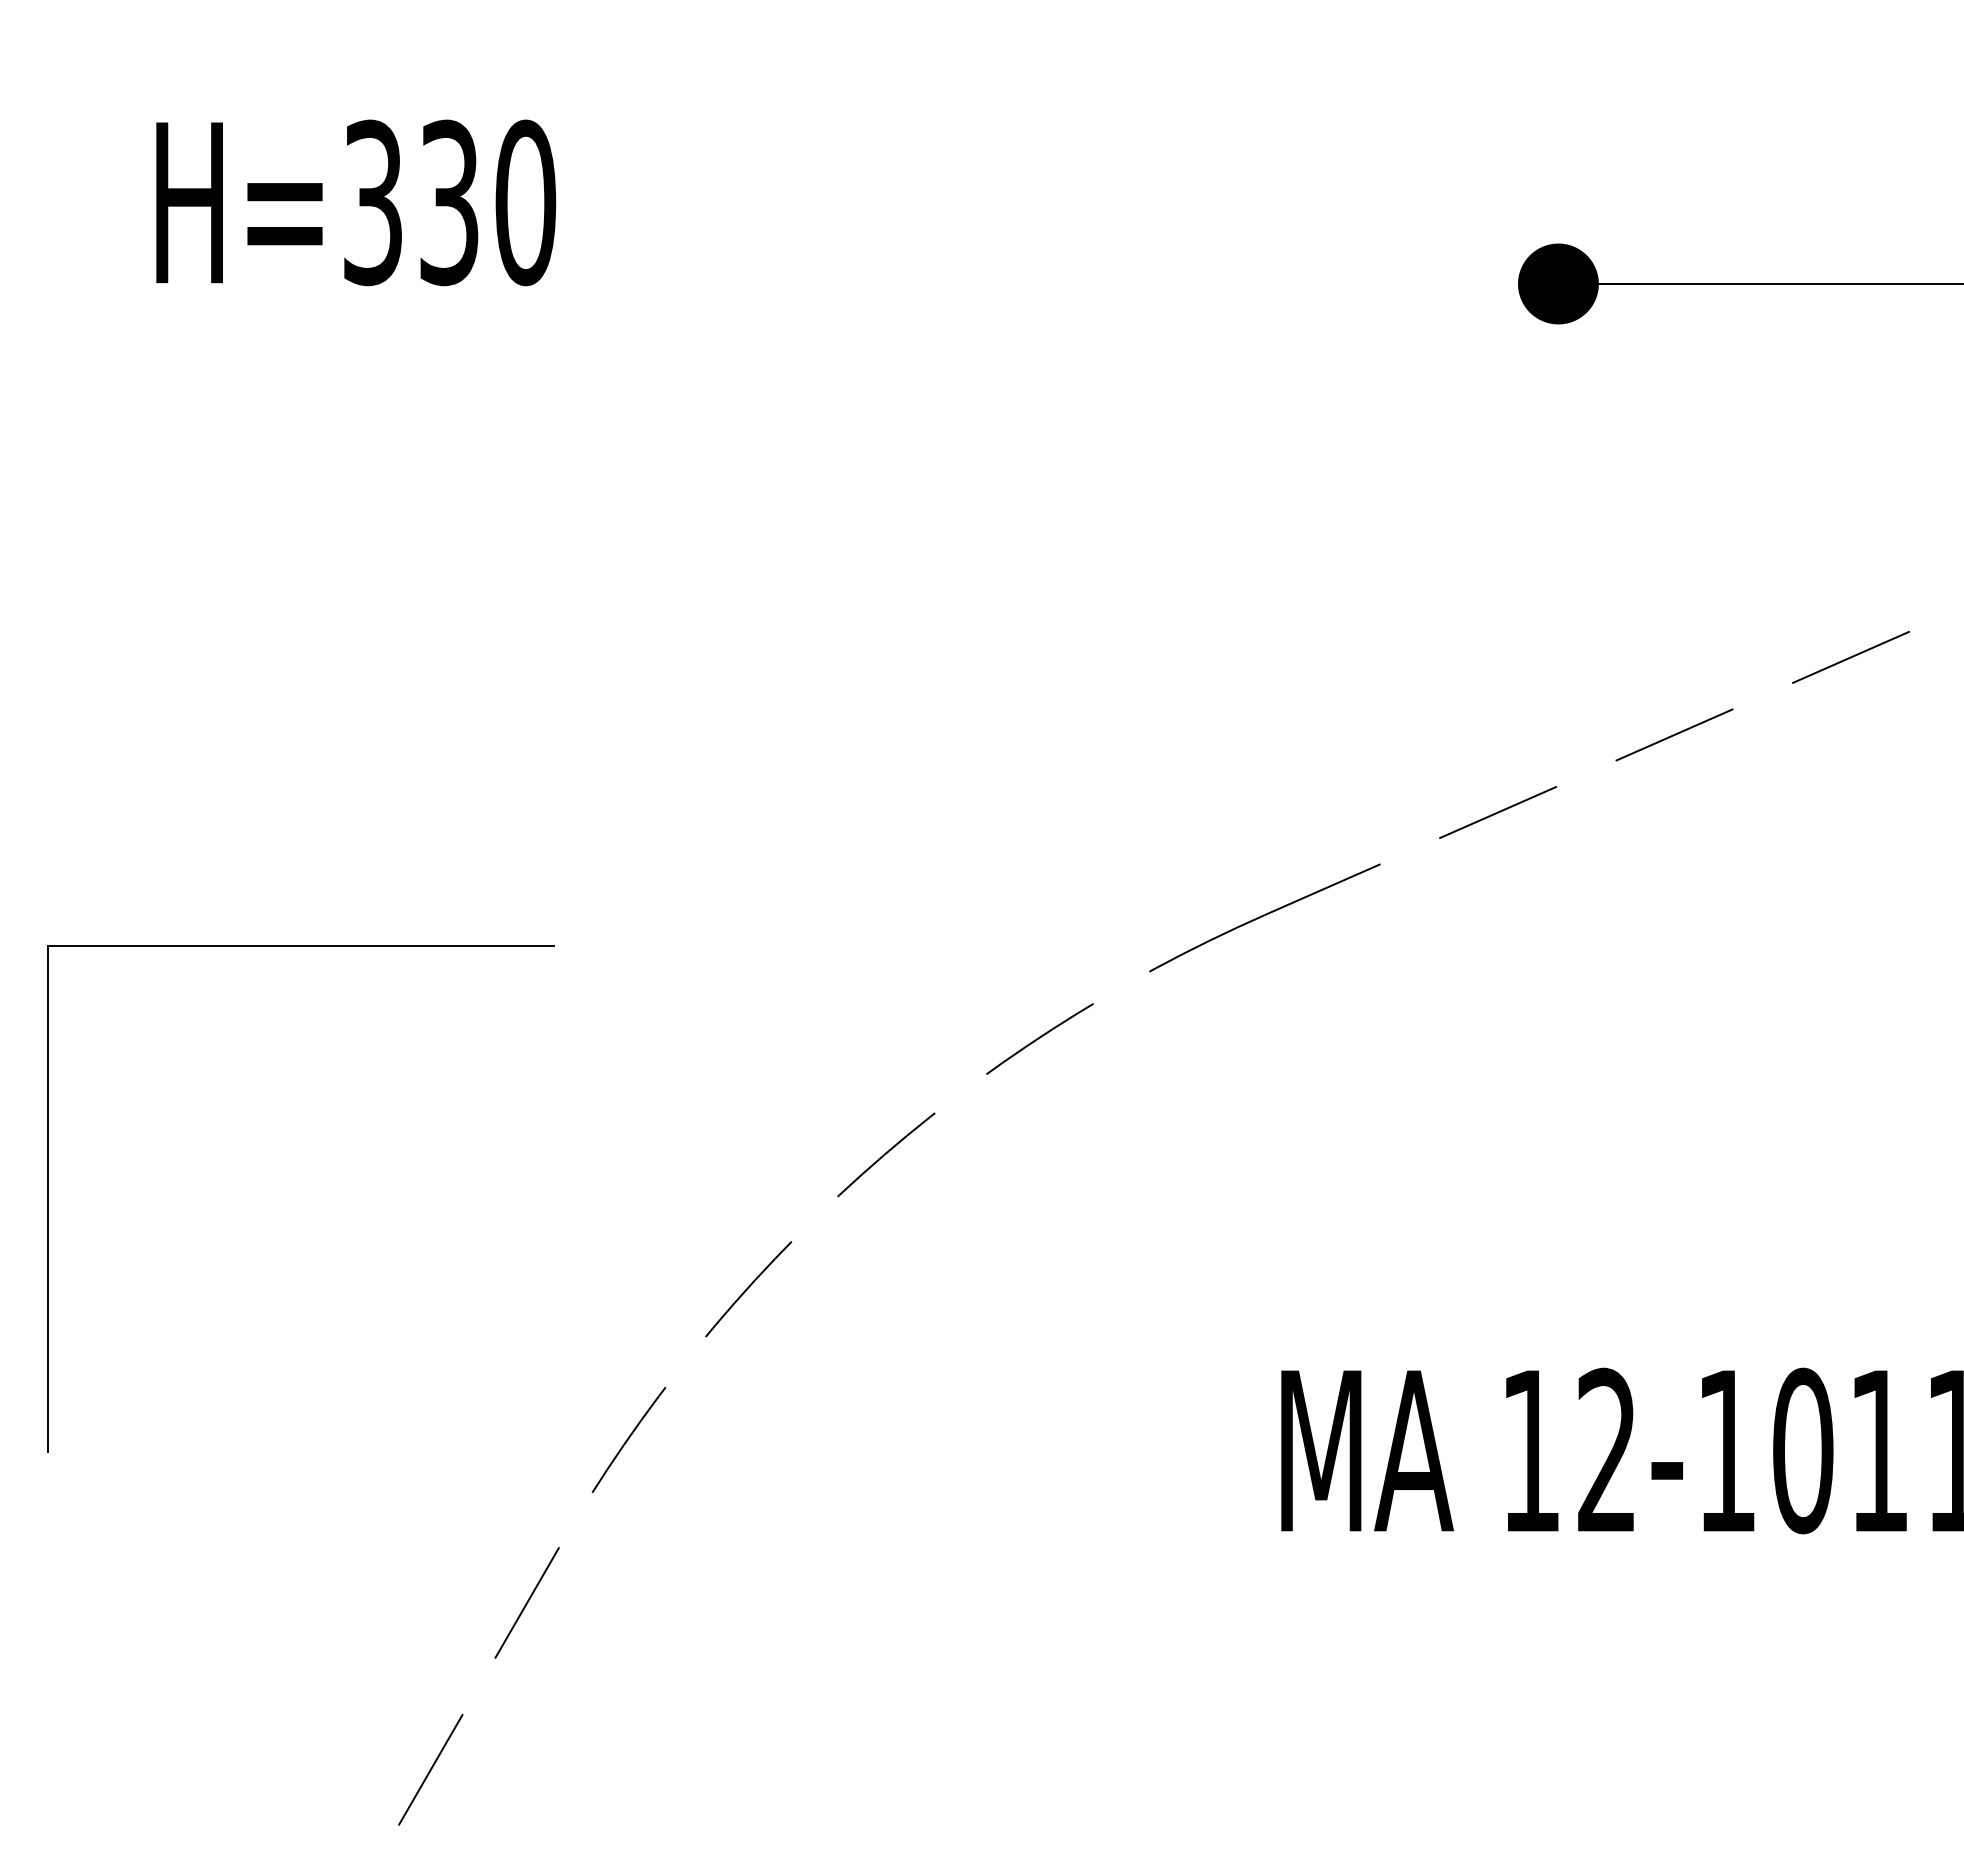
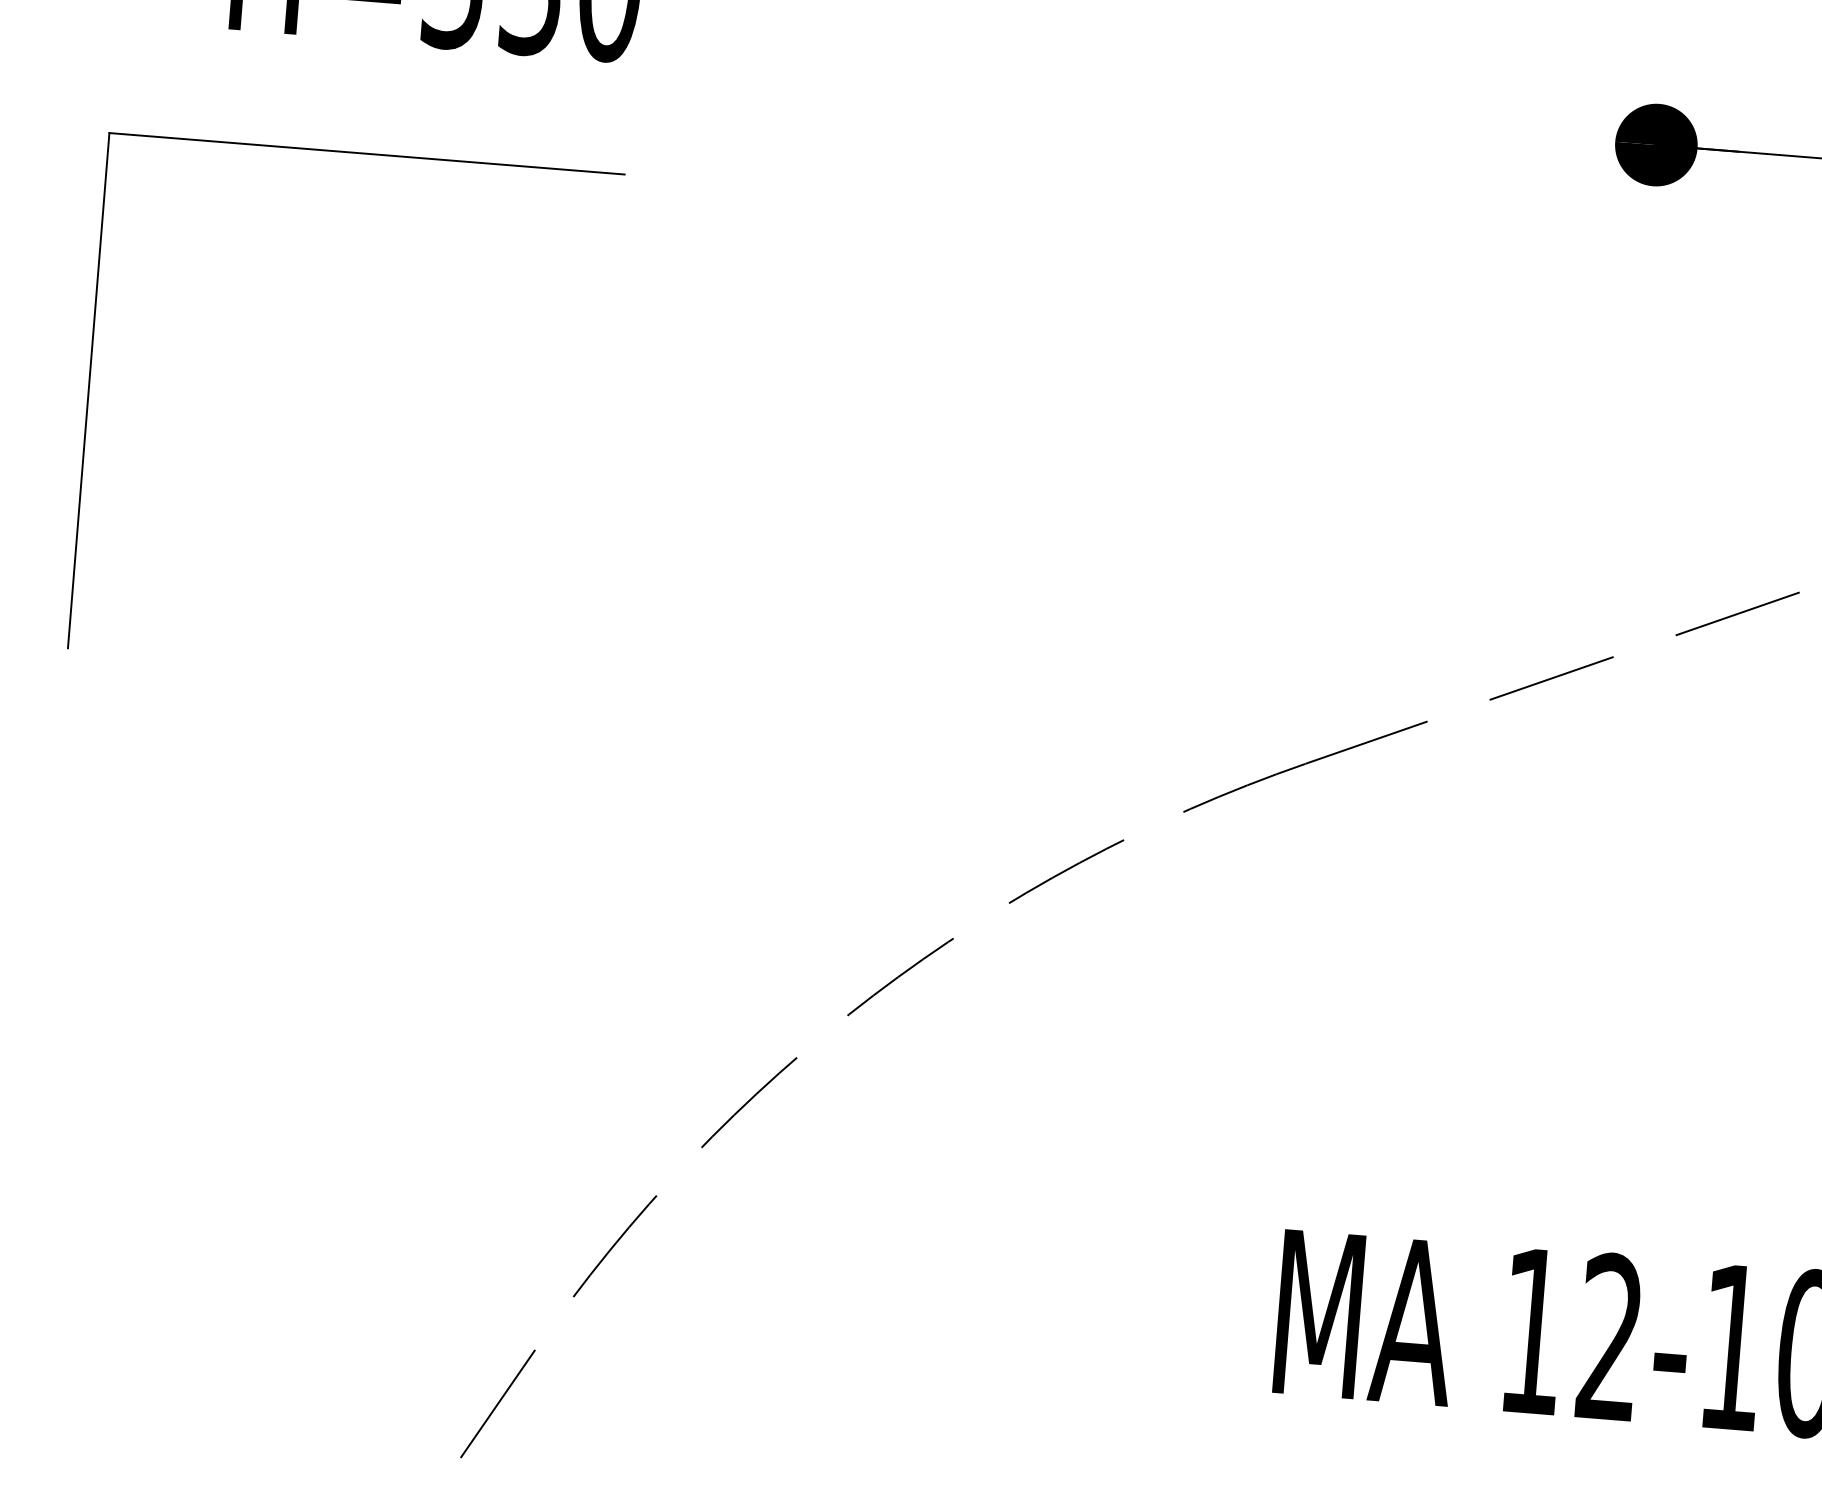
part: (300, 946) -> (366, 154), moved

